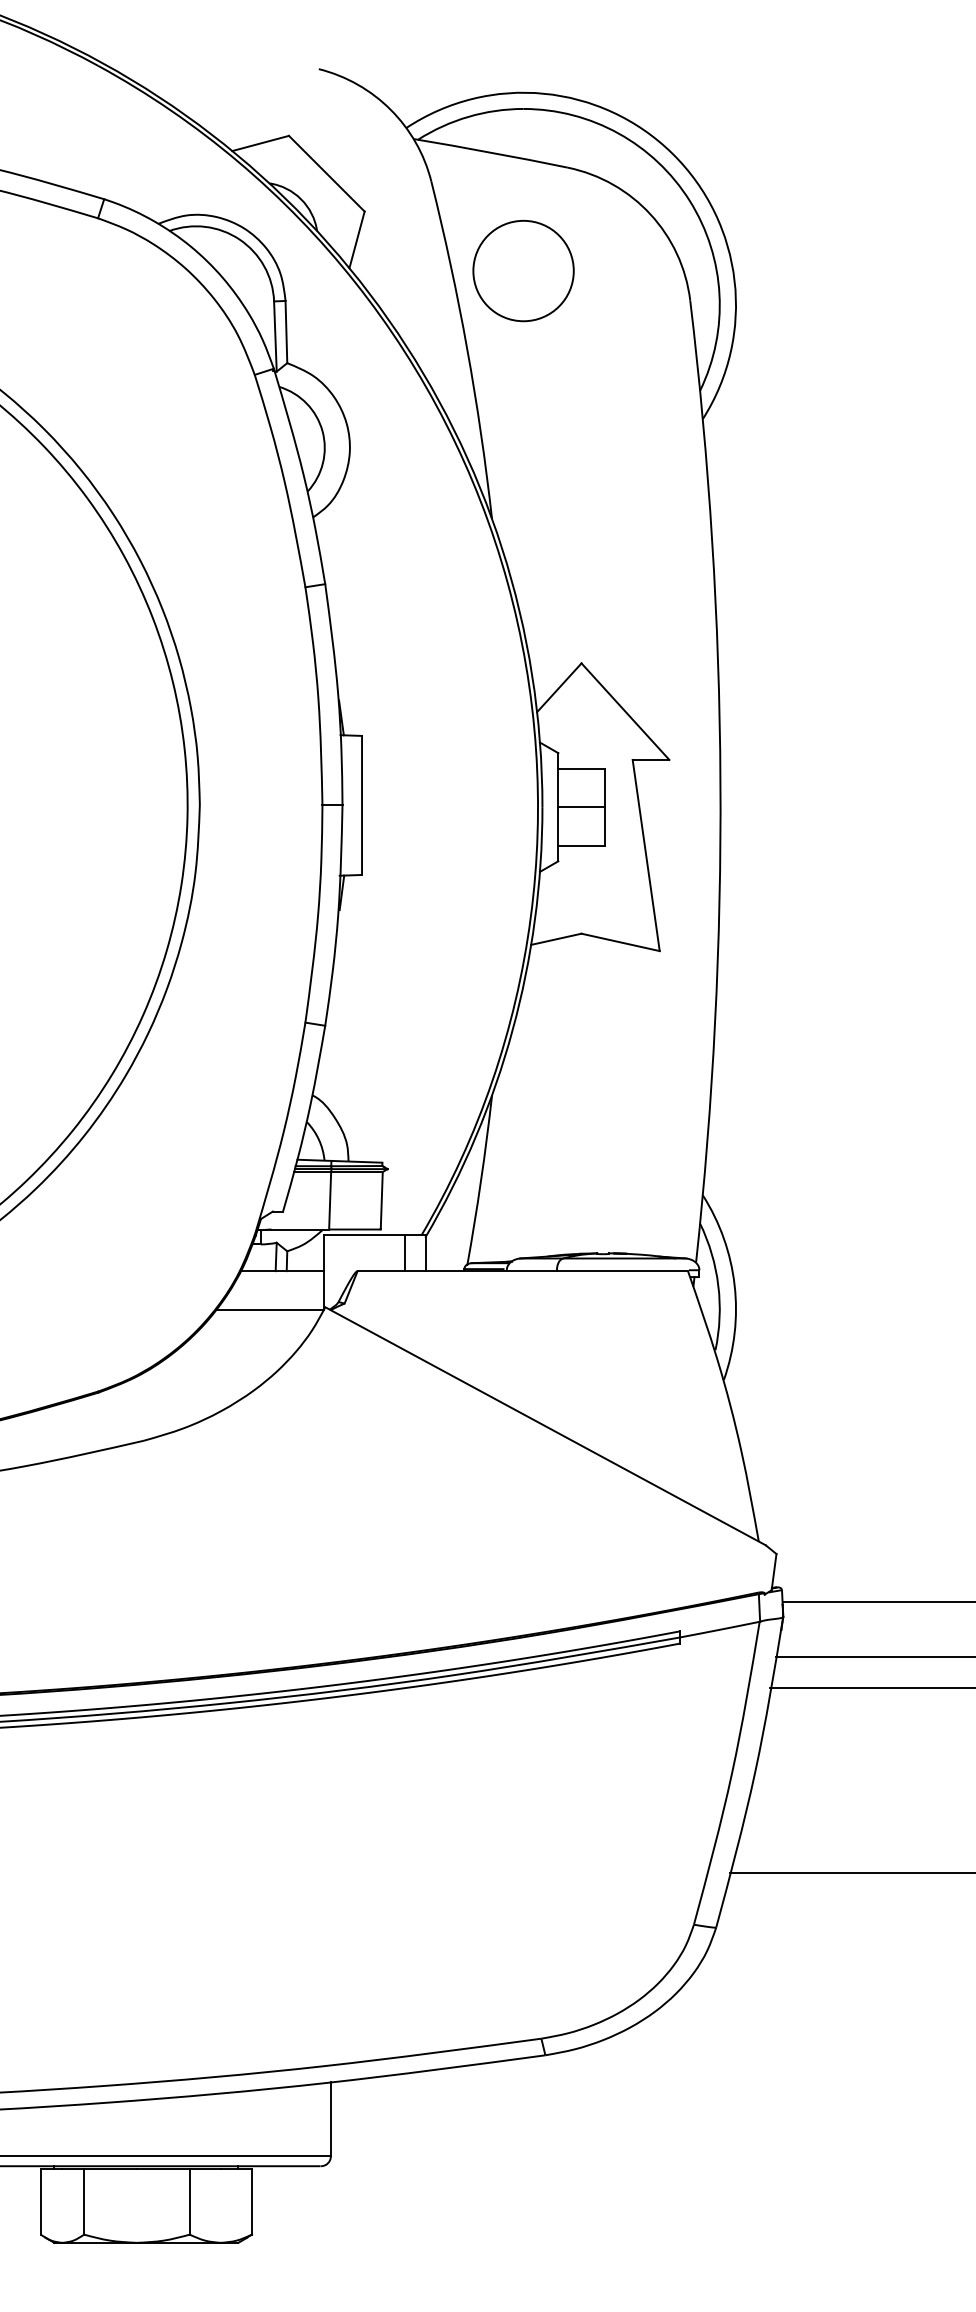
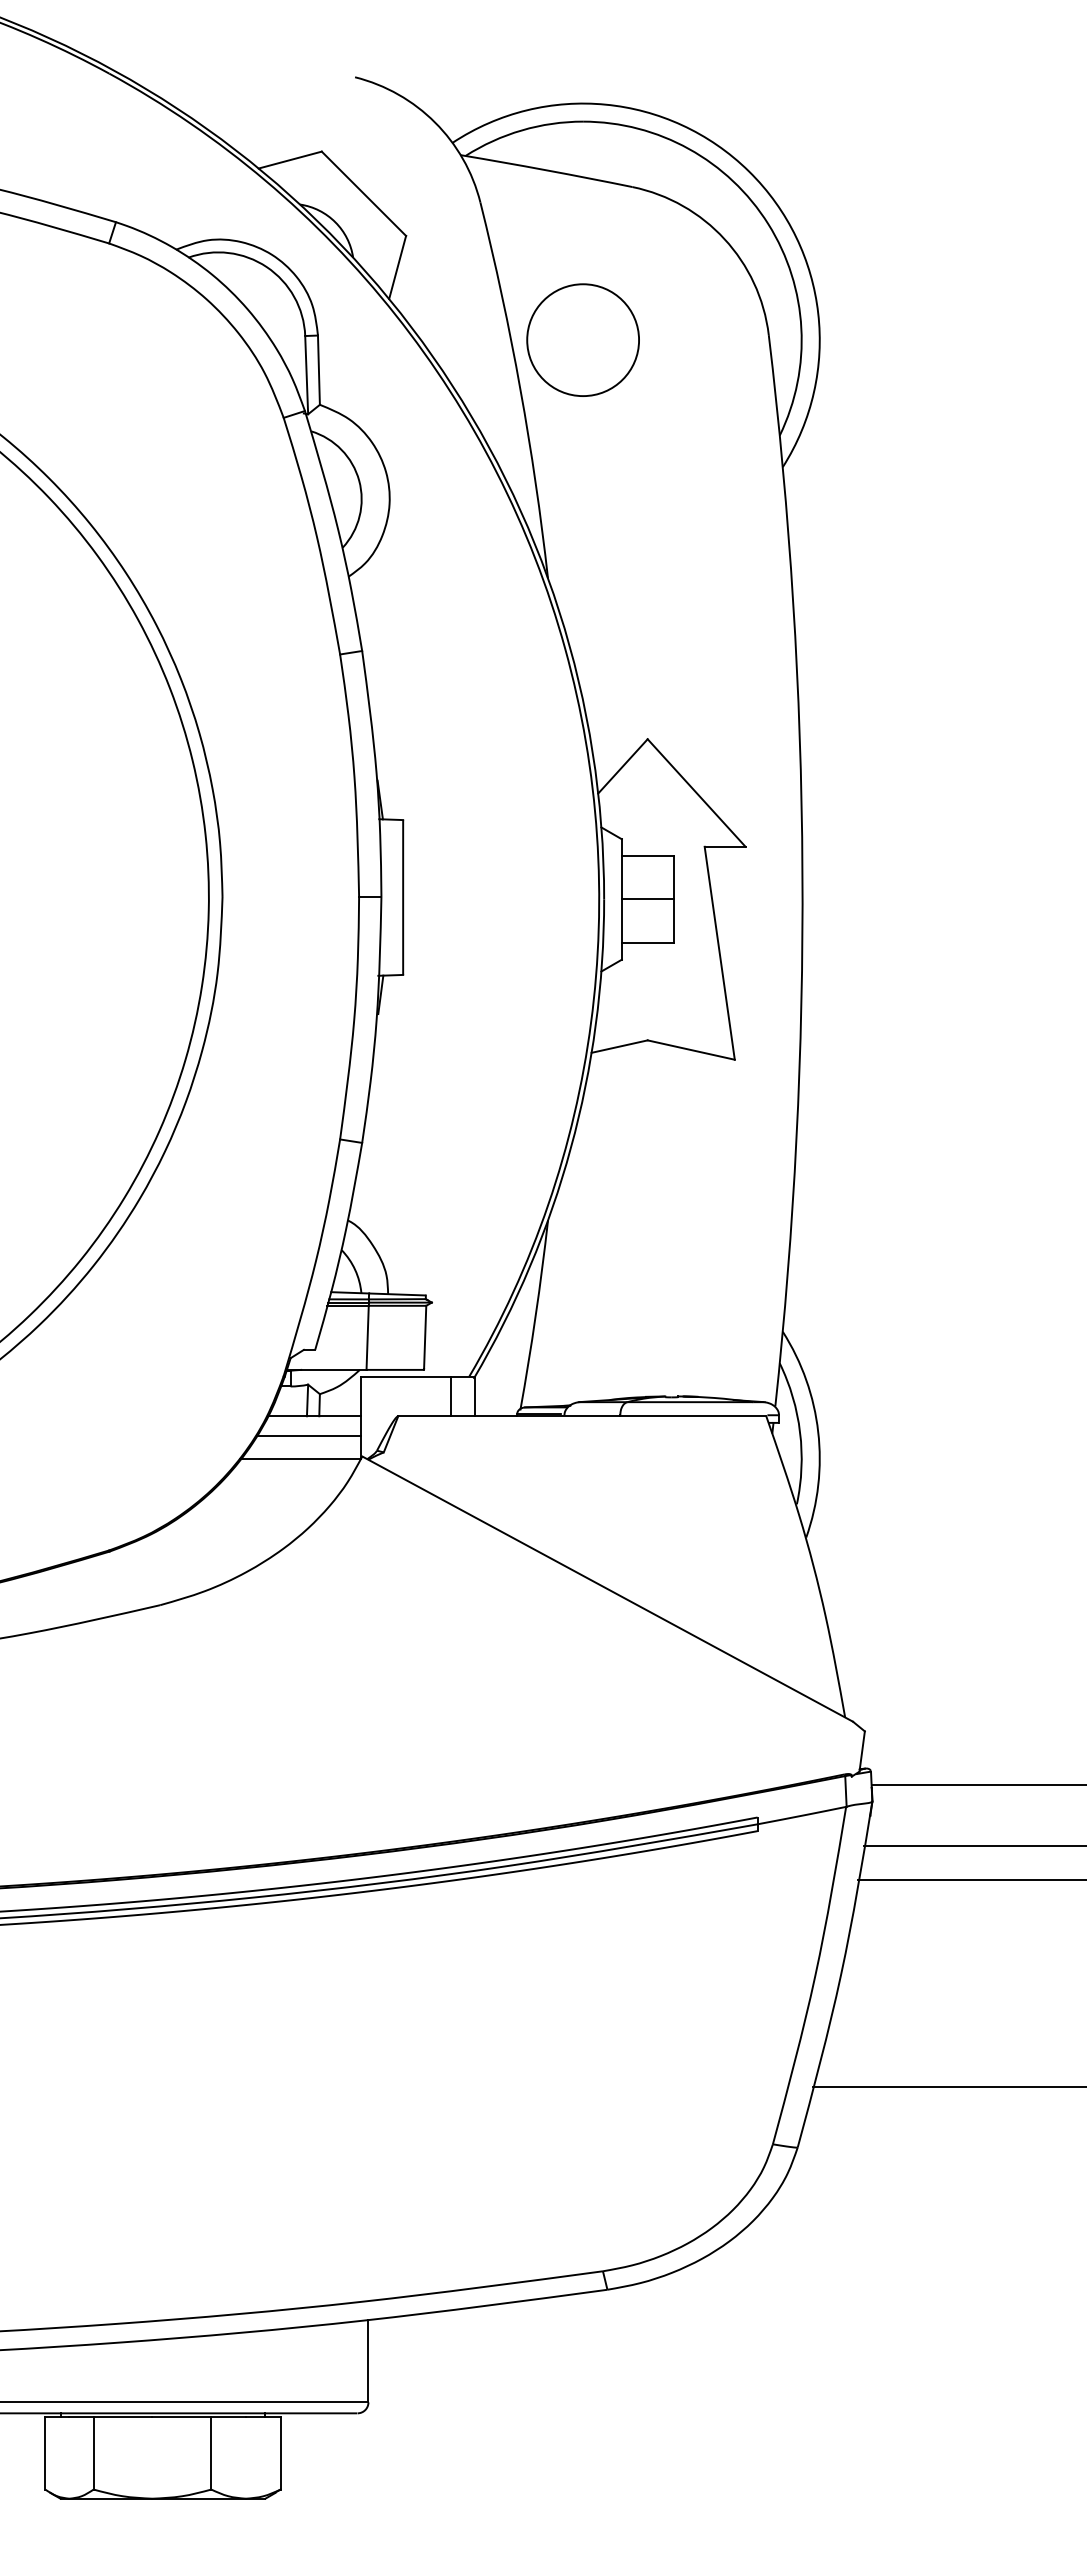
circle: (523, 270) -> (582, 339), moved
line: (277, 1289) -> (308, 1436), added

